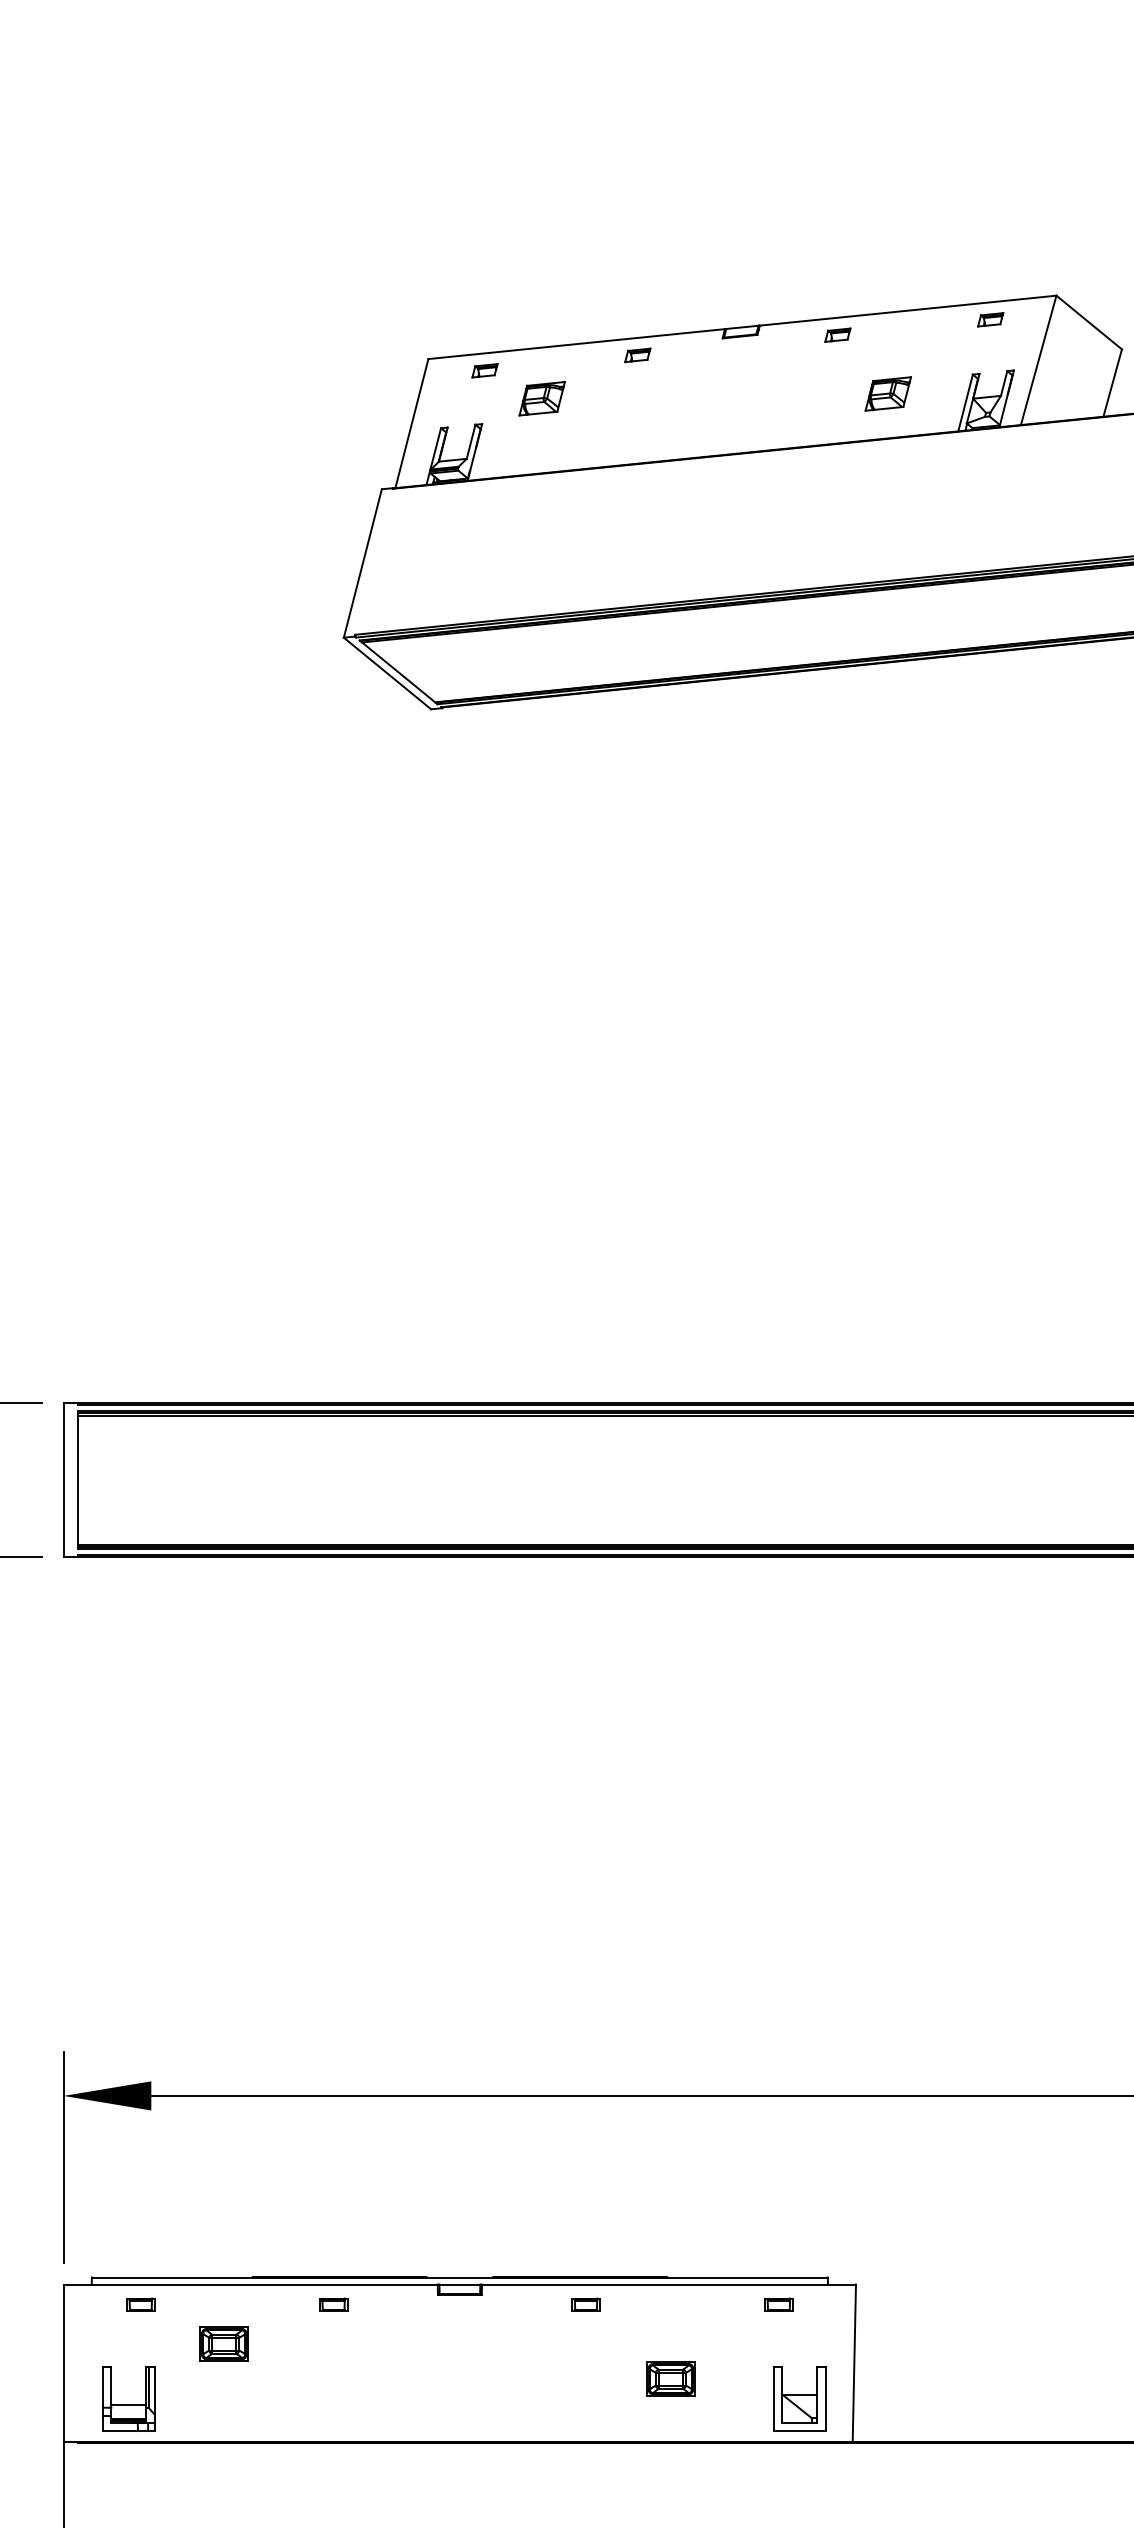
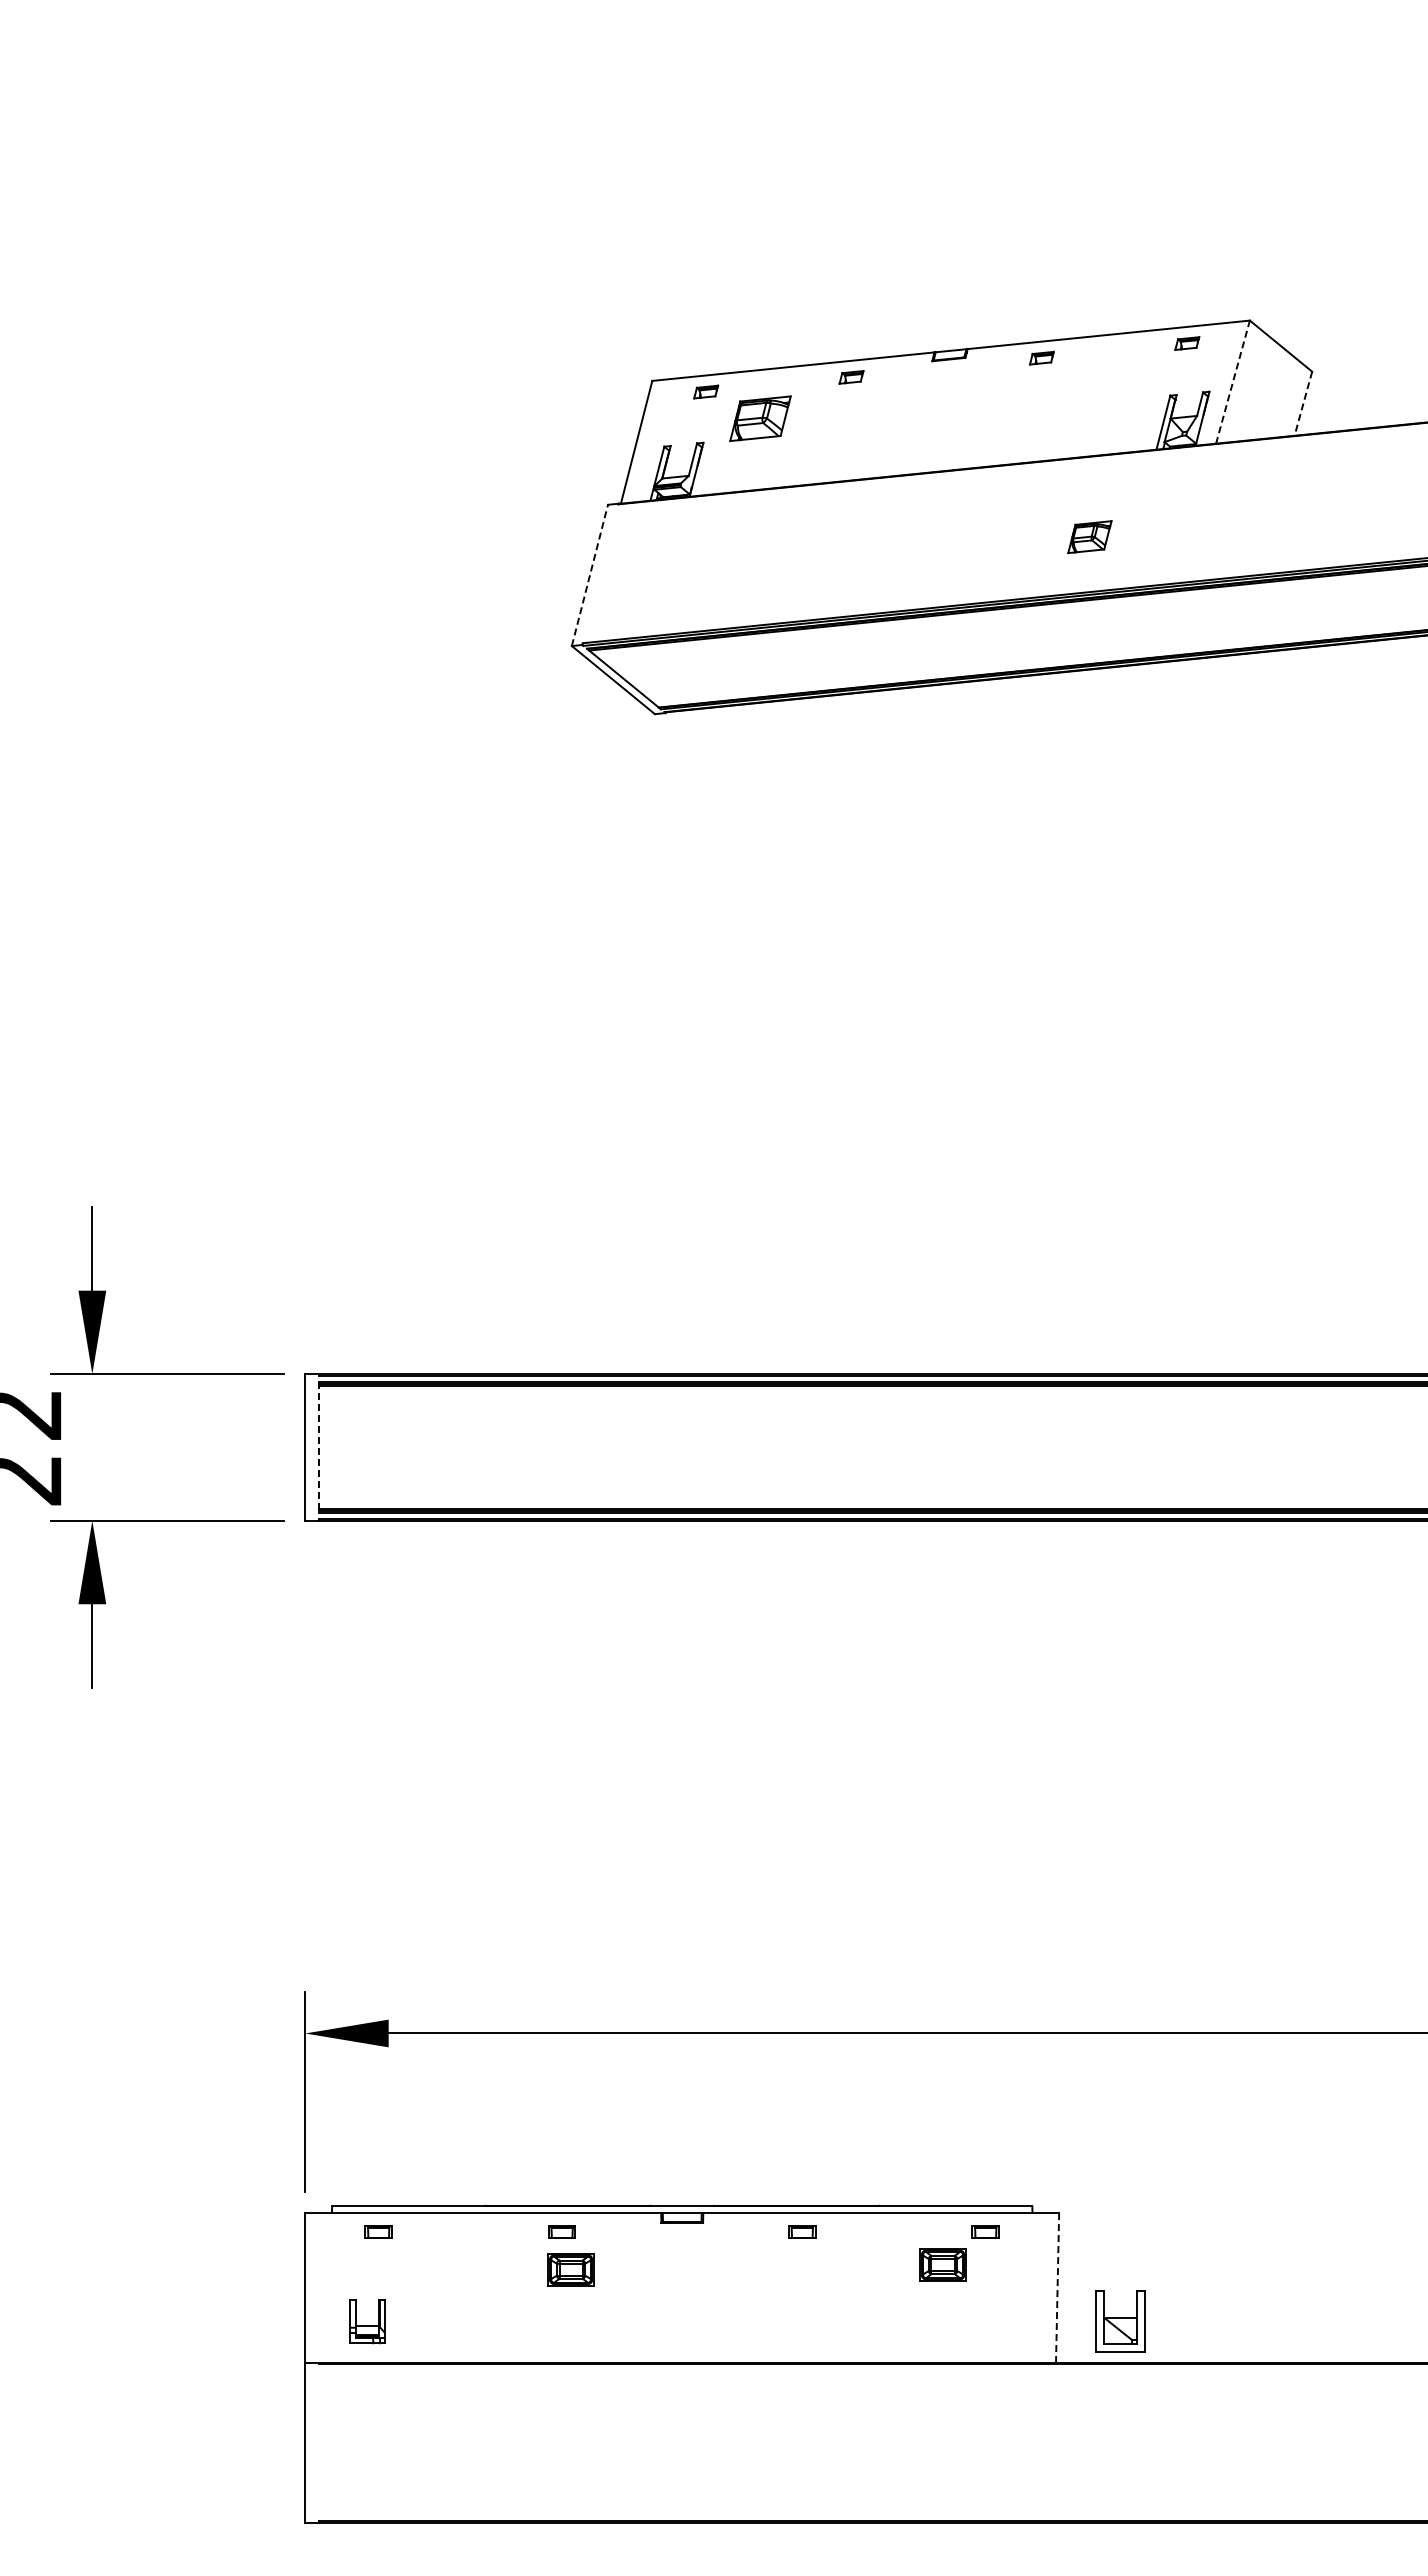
line: (1038, 360) -> (1232, 382), solid -> dashed
line: (1112, 383) -> (1303, 404), solid -> dashed
part: (887, 394) -> (1089, 537), moved
part: (542, 398) -> (760, 418), size x1.4
line: (362, 563) -> (589, 575), solid -> dashed
line: (77, 1480) -> (318, 1447), solid -> dashed
part: (223, 2343) -> (570, 2269), moved
line: (854, 2362) -> (1057, 2287), solid -> dashed
part: (670, 2378) -> (942, 2264), moved
part: (128, 2398) -> (366, 2321), size x0.7
part: (799, 2398) -> (1120, 2321), moved

